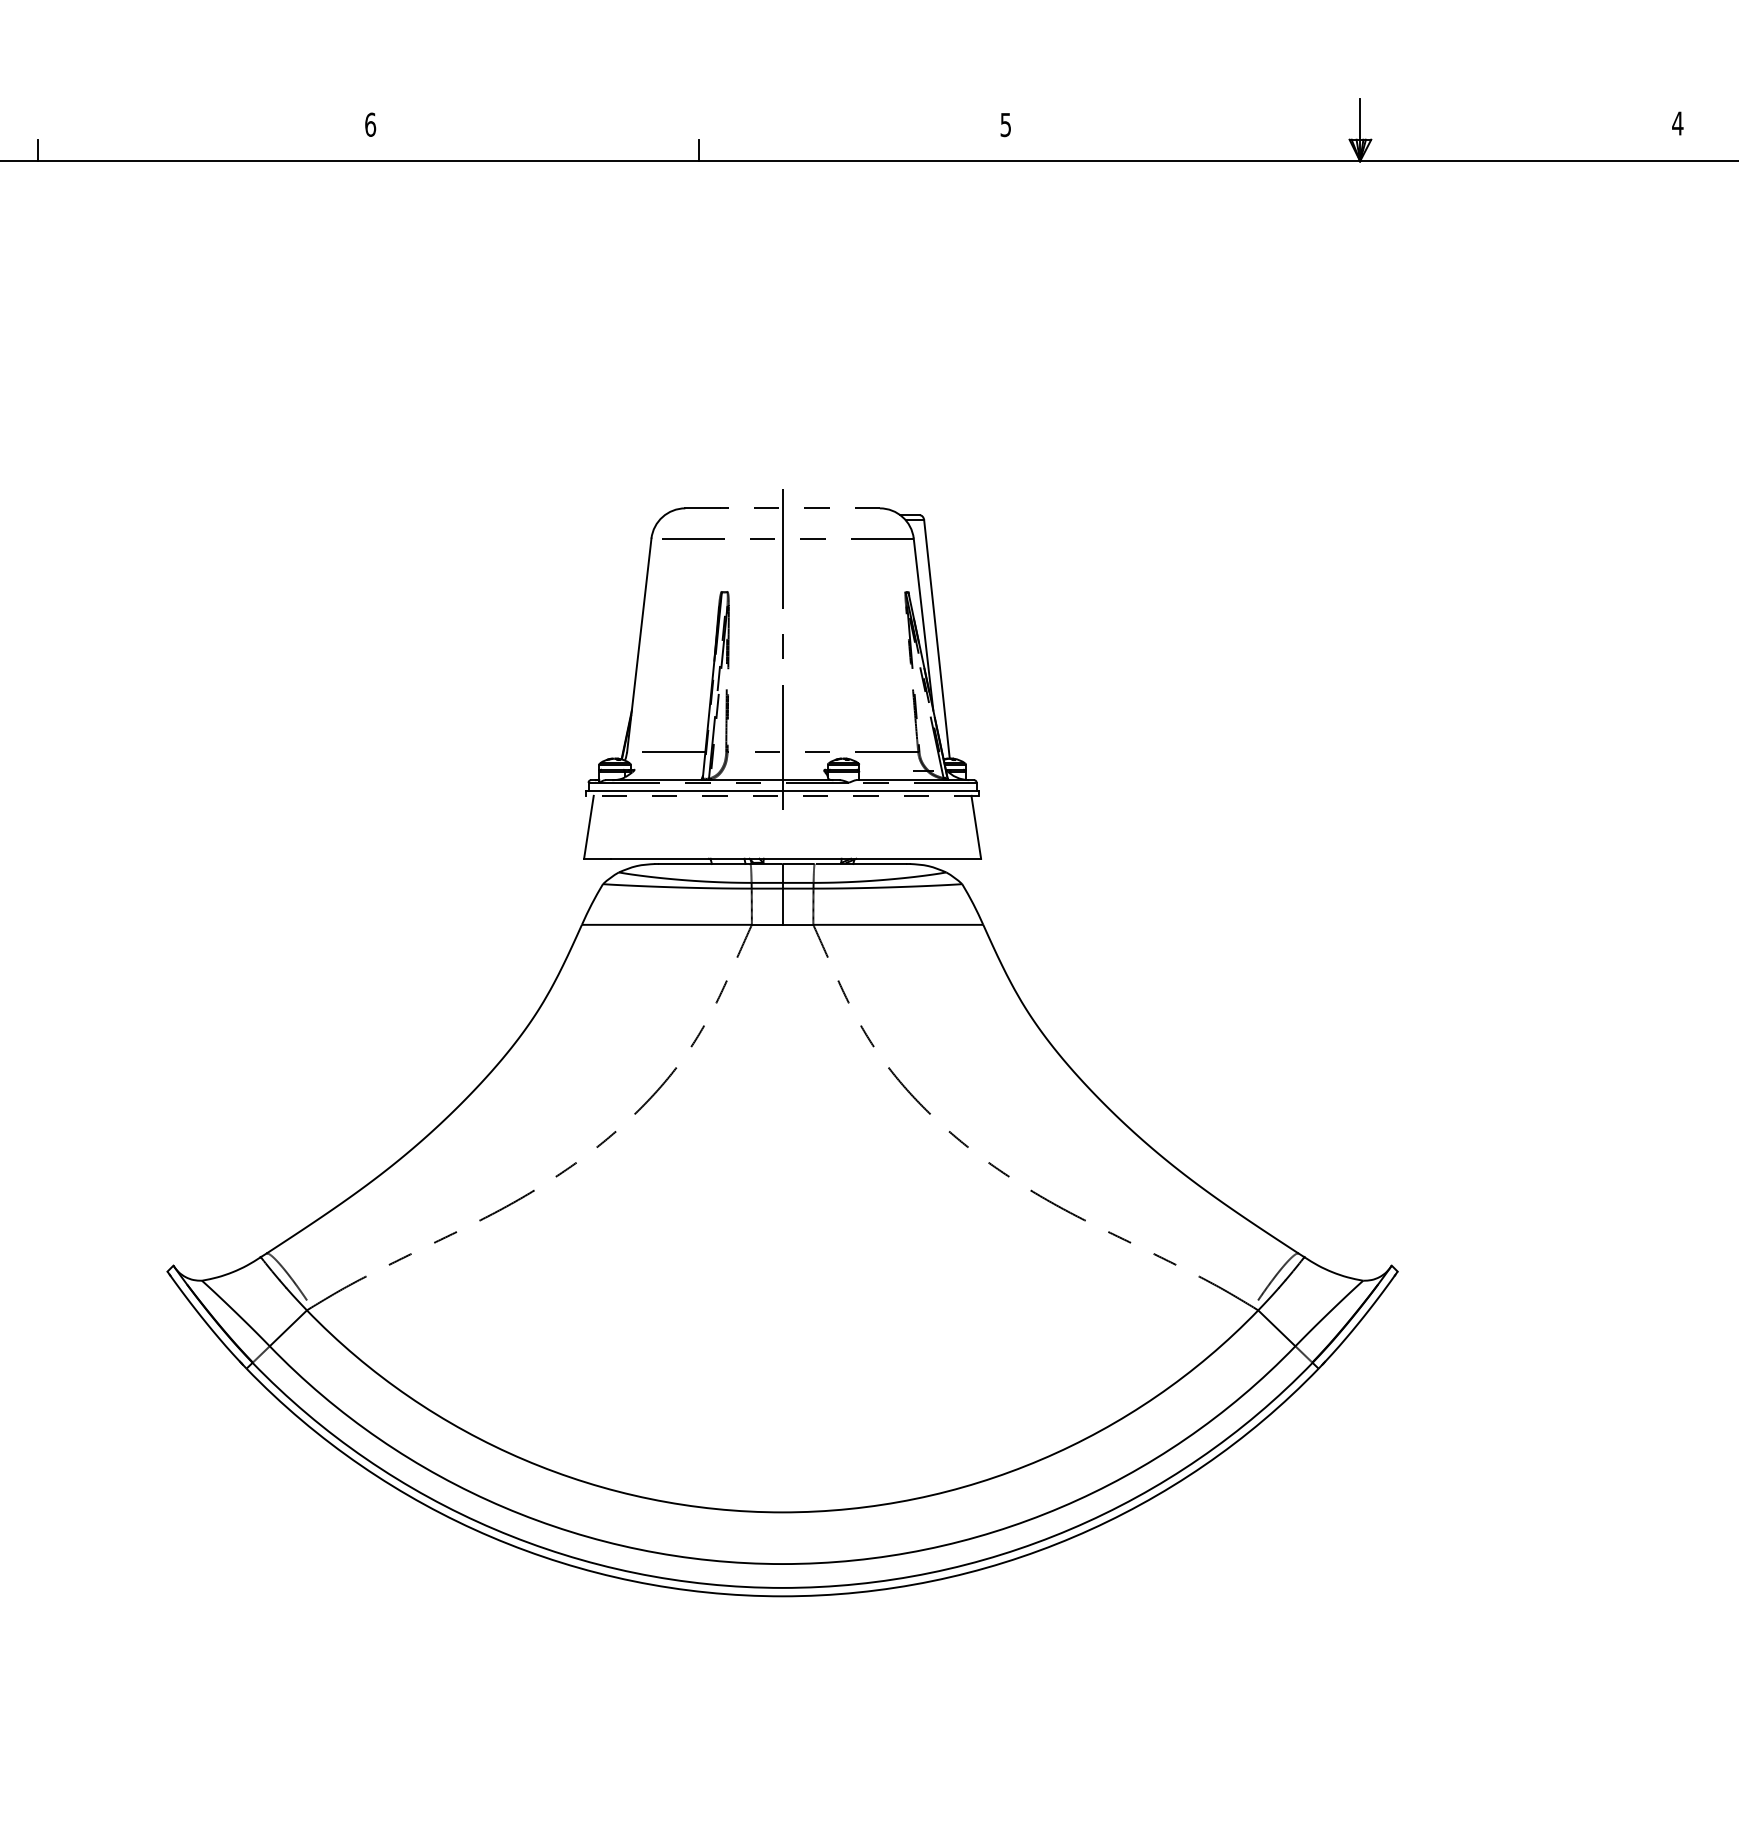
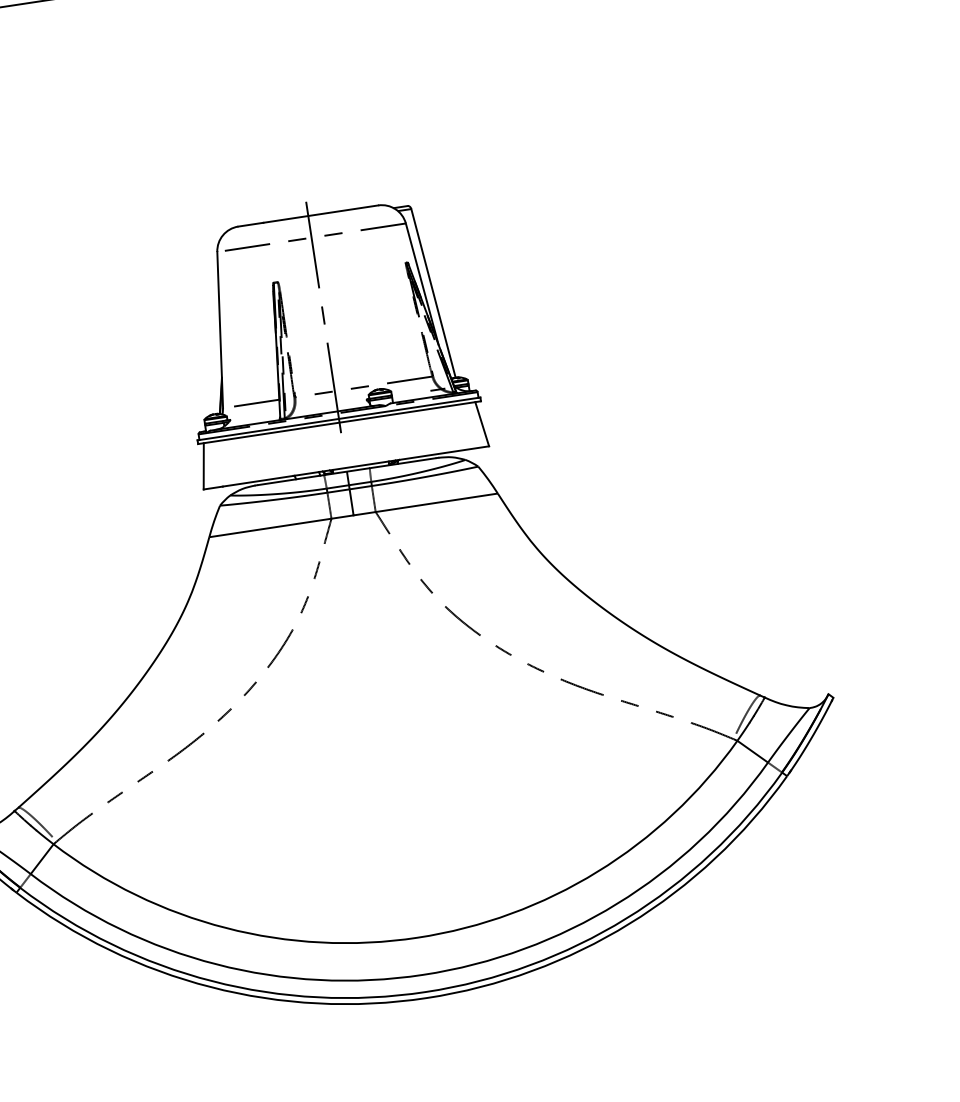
line: (799, 508) -> (320, 214), dashed -> solid
line: (782, 795) -> (339, 422), dashed -> solid

